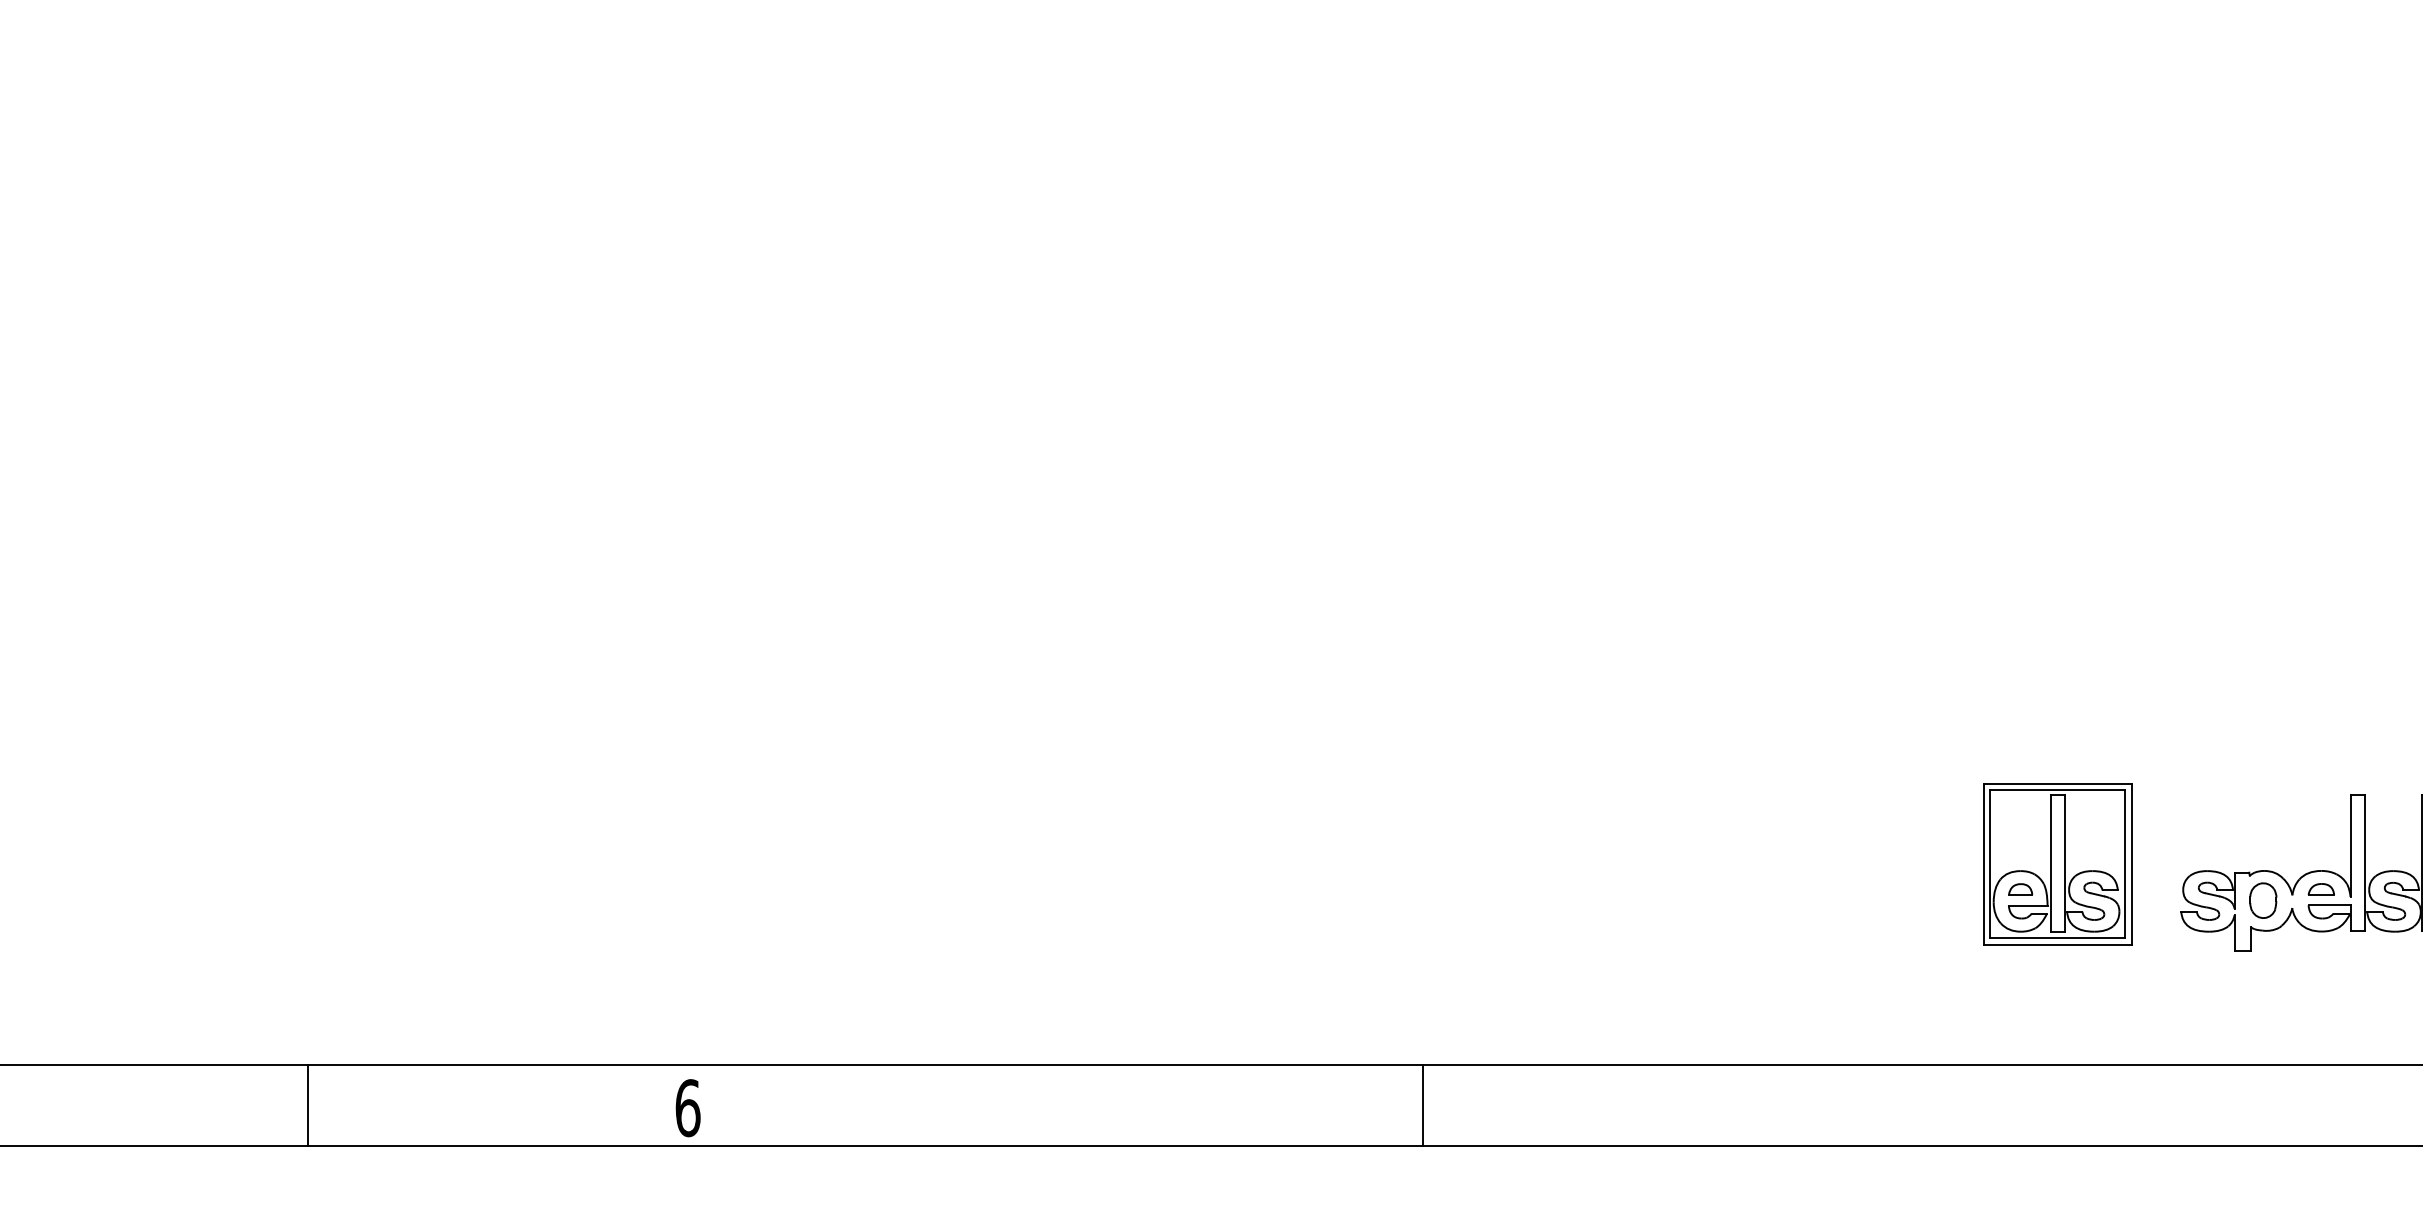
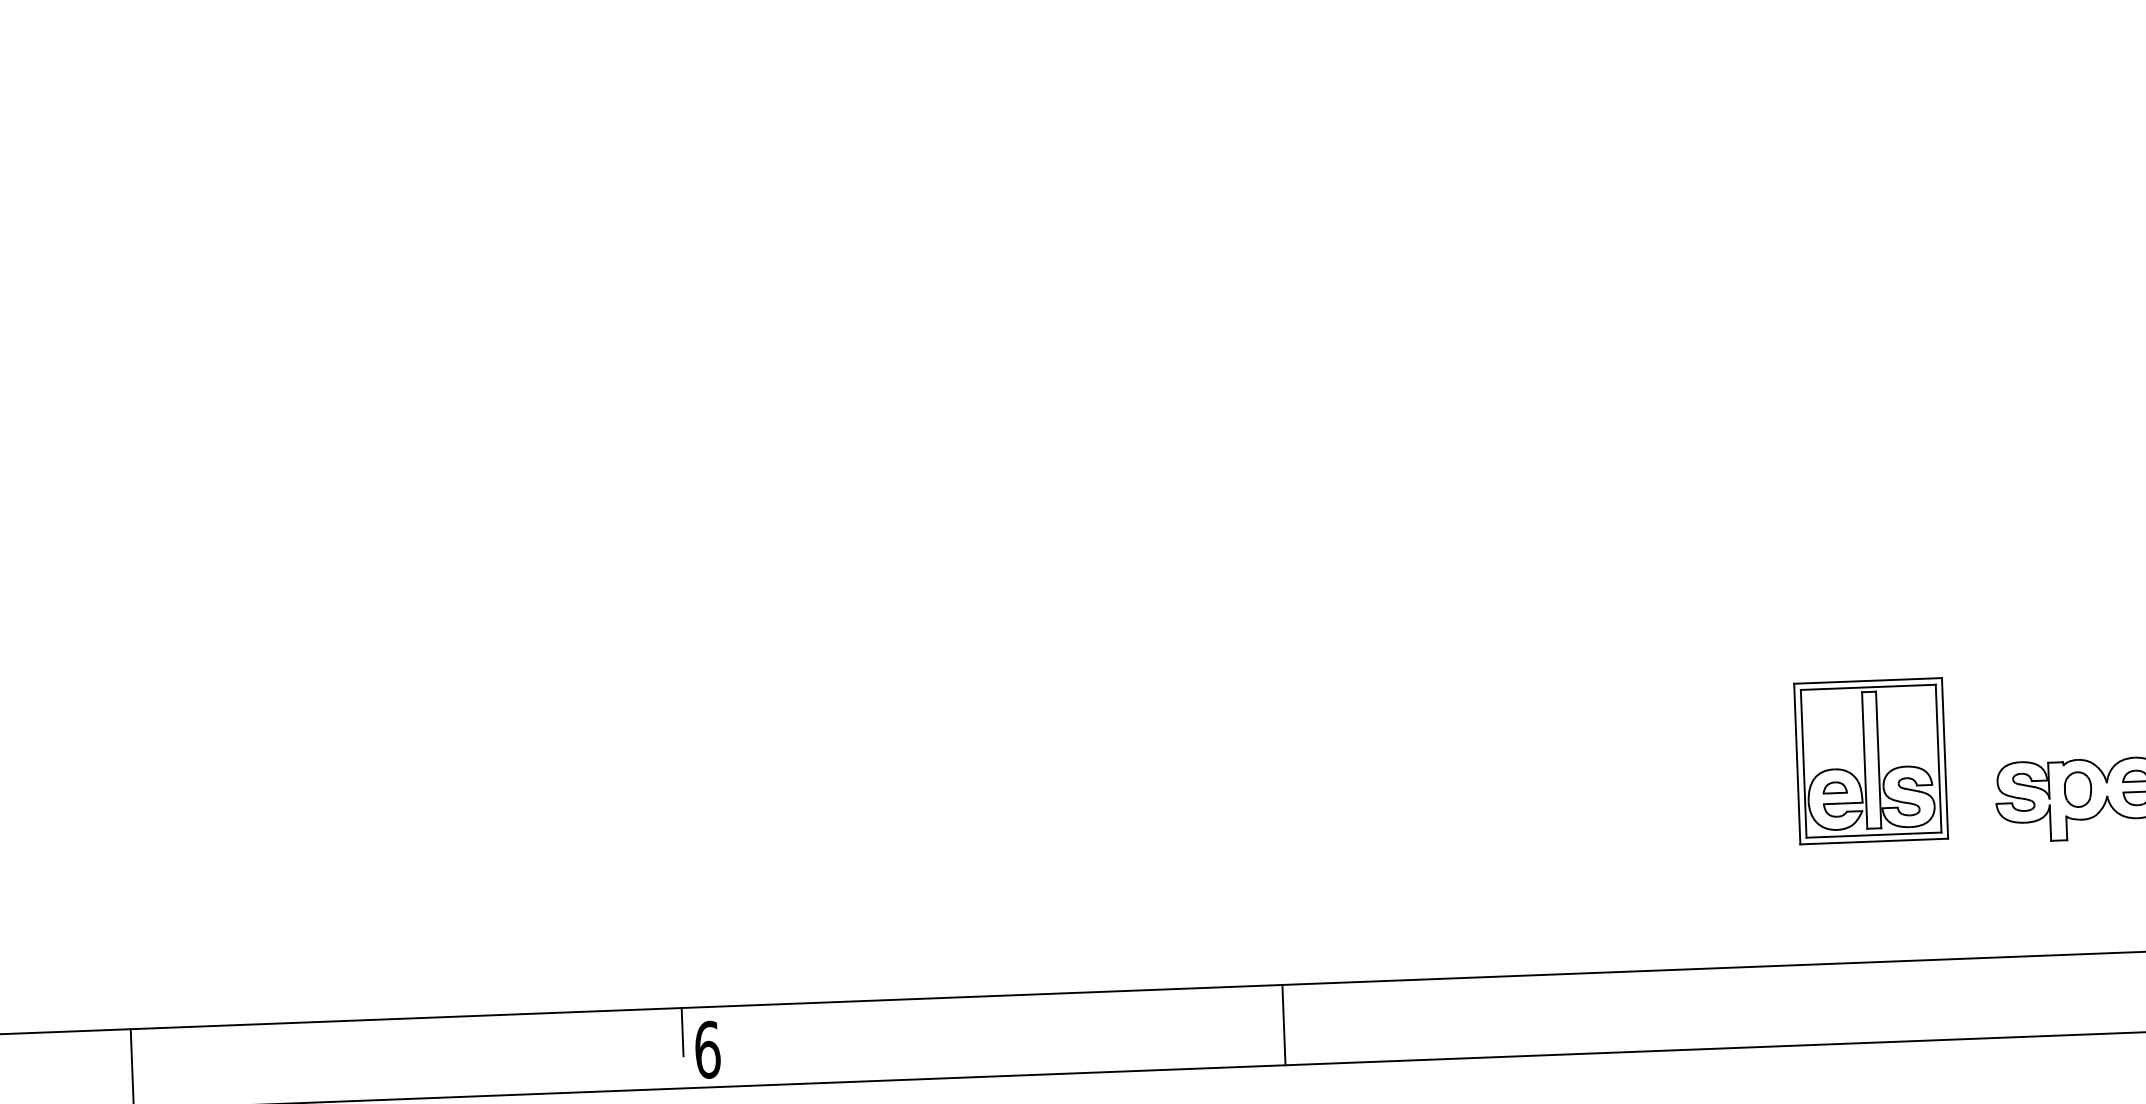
line: (859, 1089) -> (682, 1032), added
line: (1422, 1105) -> (1283, 1025), moved
text: (687, 1108) -> (707, 1050), moved

